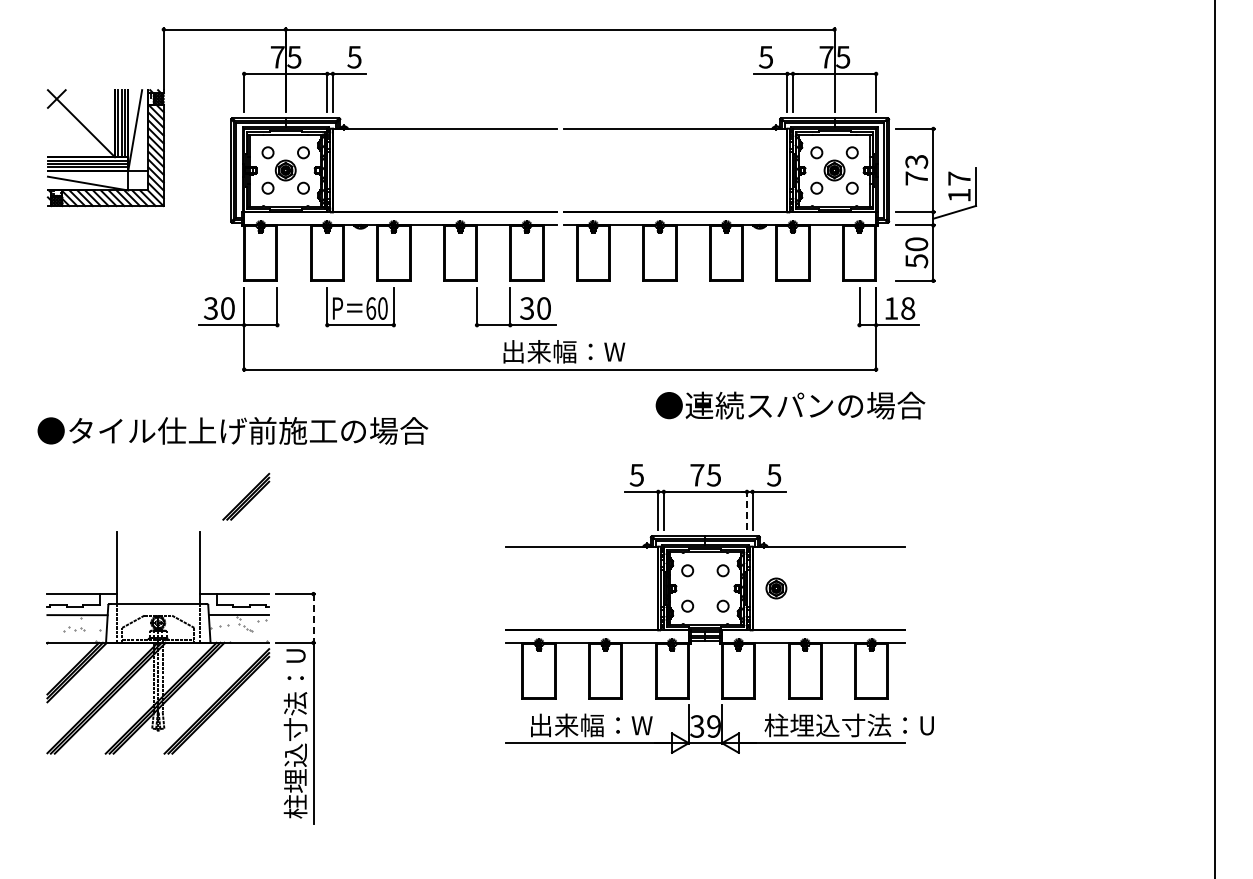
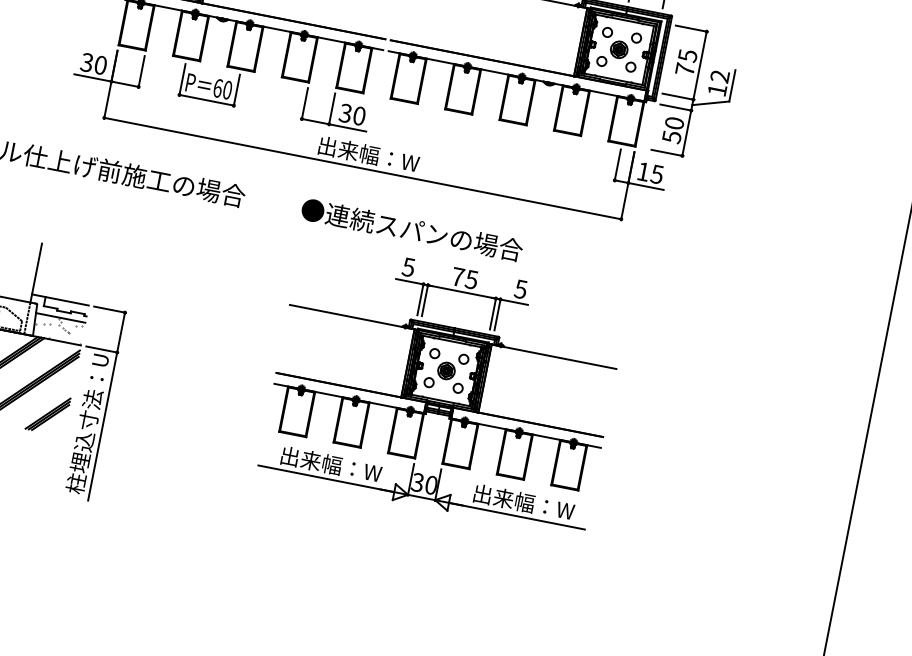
text: (916, 161) -> (687, 55), 73 -> 75
text: (959, 178) -> (720, 76), 17 -> 12
text: (908, 308) -> (657, 174), 18 -> 15
text: (790, 405) -> (412, 230), moved
part: (246, 496) -> (48, 413), moved
line: (746, 509) -> (492, 312), dashed -> solid
part: (776, 588) -> (446, 371), moved
line: (313, 618) -> (121, 332), dashed -> solid
text: (848, 725) -> (541, 506), 柱埋込寸法：U -> 出来幅：W
text: (713, 726) -> (430, 485), 39 -> 30

